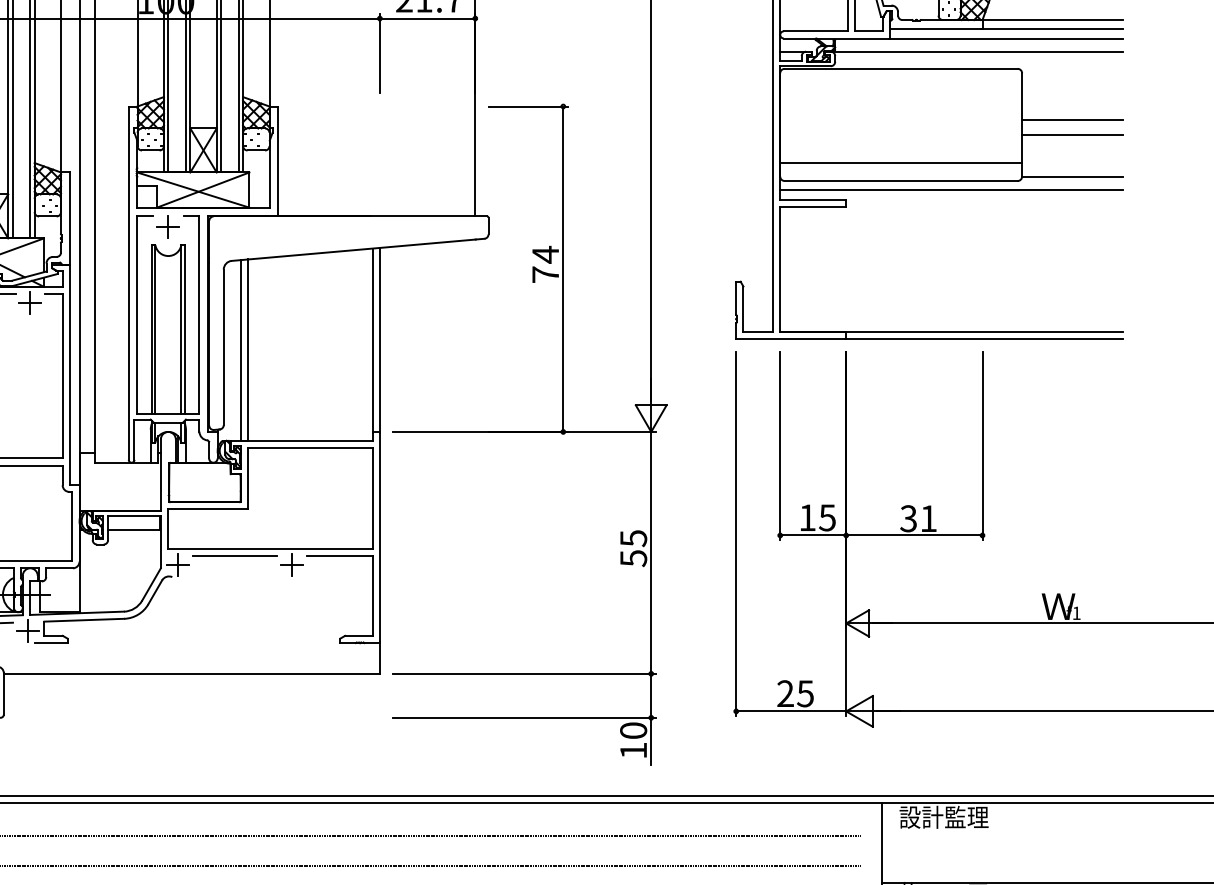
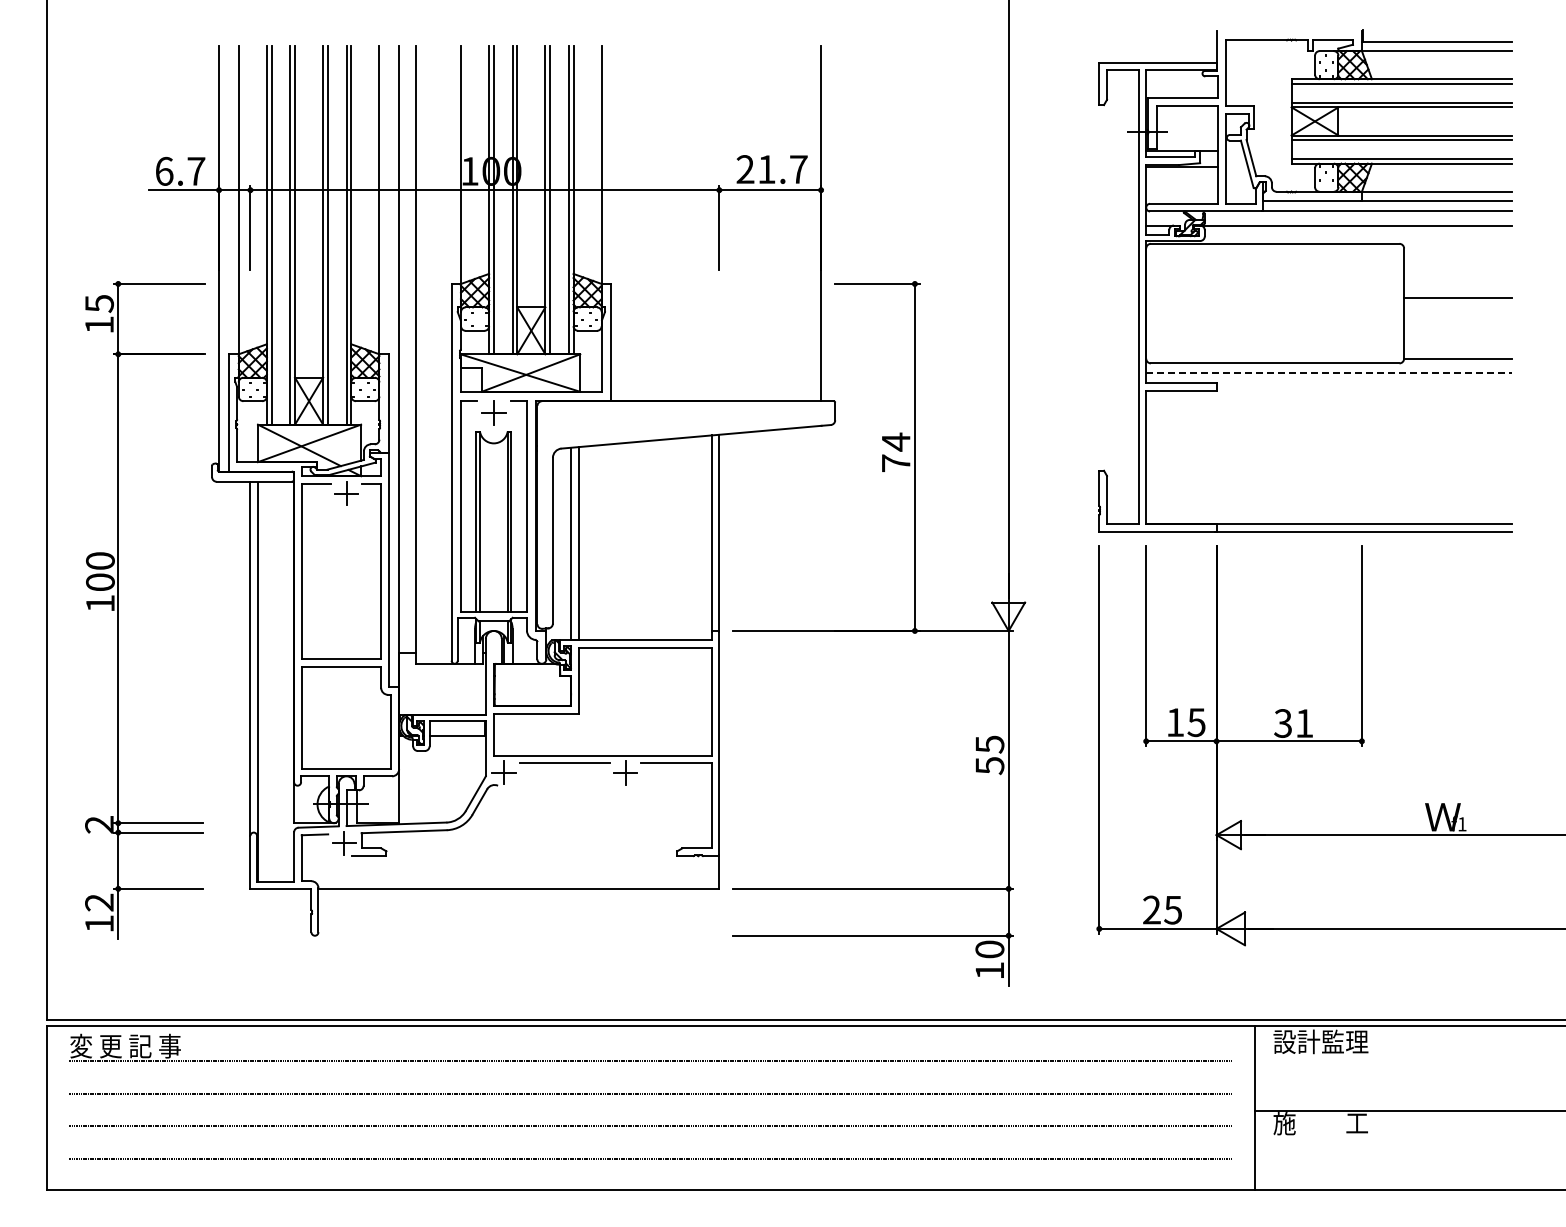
line: (1072, 135) -> (1457, 314), removed
line: (901, 163) -> (1275, 344), removed
line: (952, 189) -> (1329, 372), solid -> dashed

